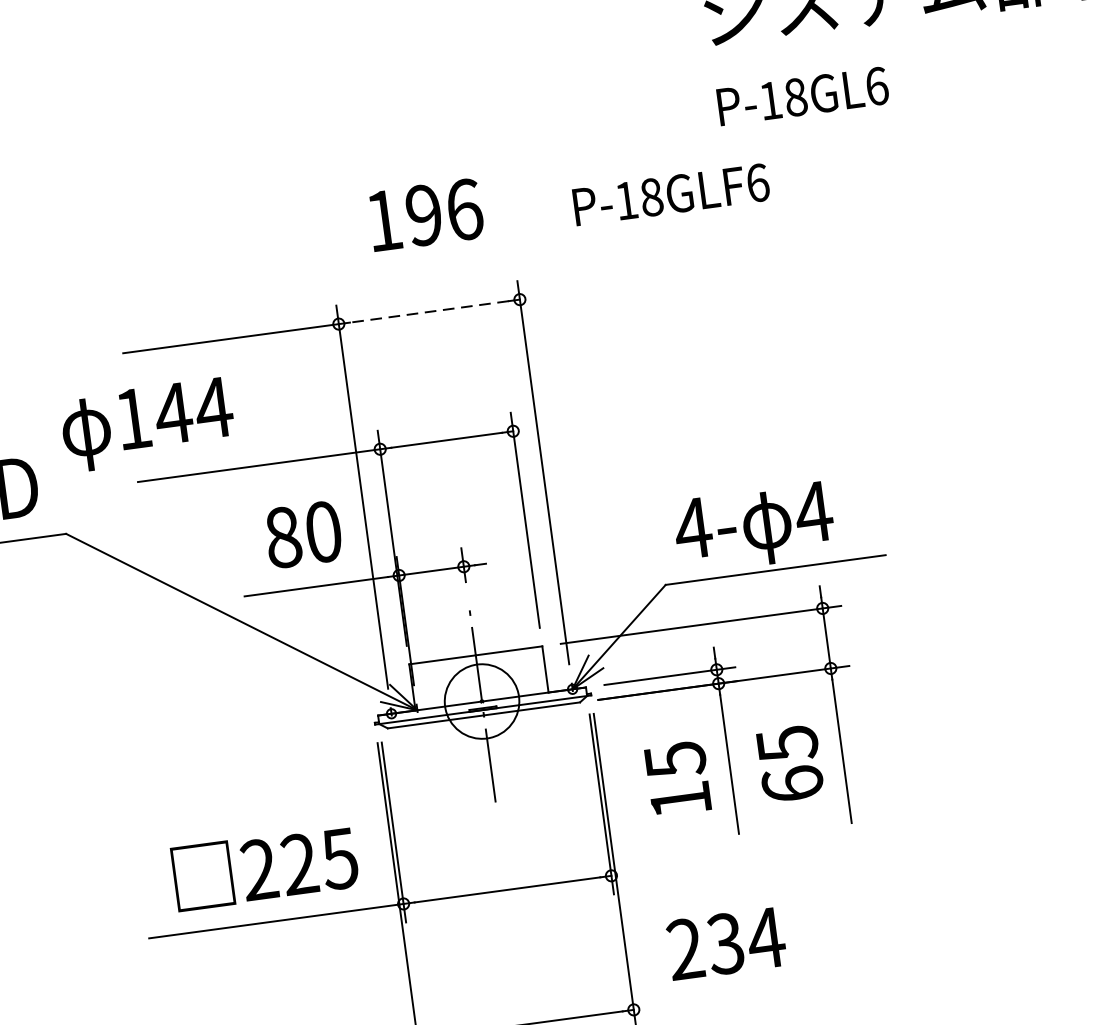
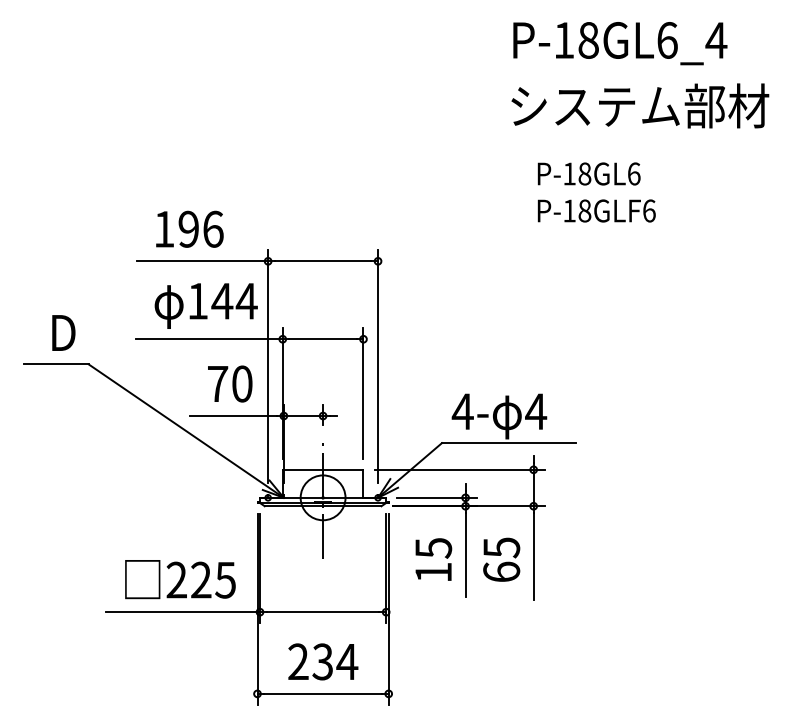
text: (801, 95) -> (588, 173), moved
text: (670, 193) -> (596, 210), moved
text: (425, 213) -> (189, 228), moved
line: (428, 312) -> (322, 261), dashed -> solid
text: (146, 424) -> (205, 305), moved
text: (282, 536) -> (217, 383), 80 -> 70
text: (726, 942) -> (323, 661), moved

